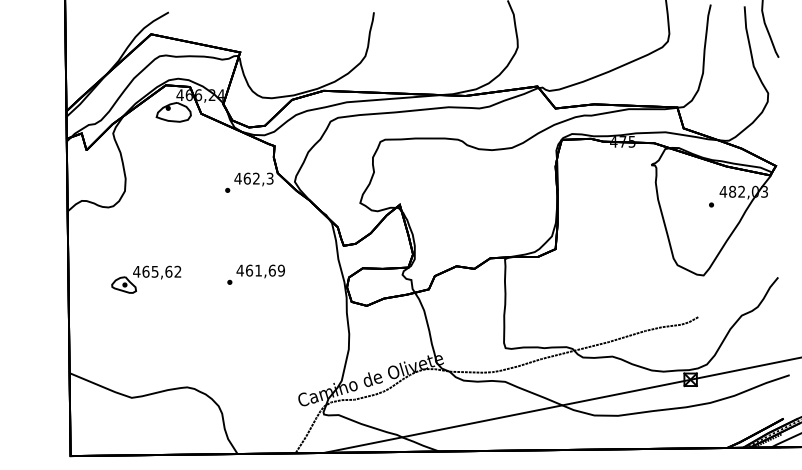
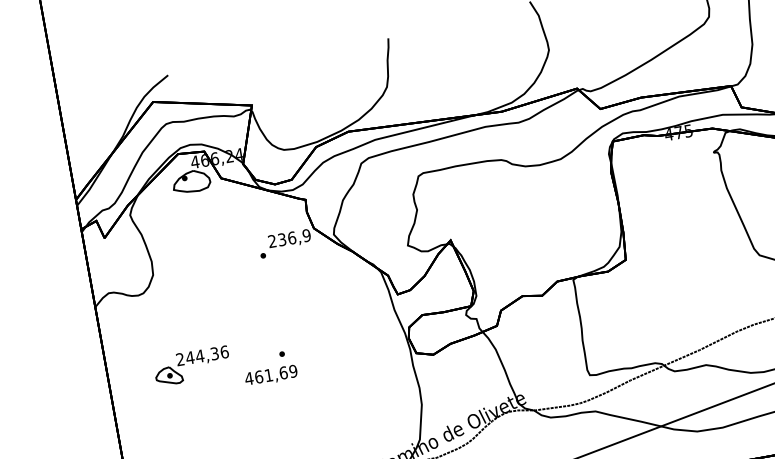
text: (253, 178) -> (288, 238), 462,3 -> 236,9
text: (157, 271) -> (202, 355), 465,62 -> 244,36
text: (260, 271) -> (271, 375), moved

